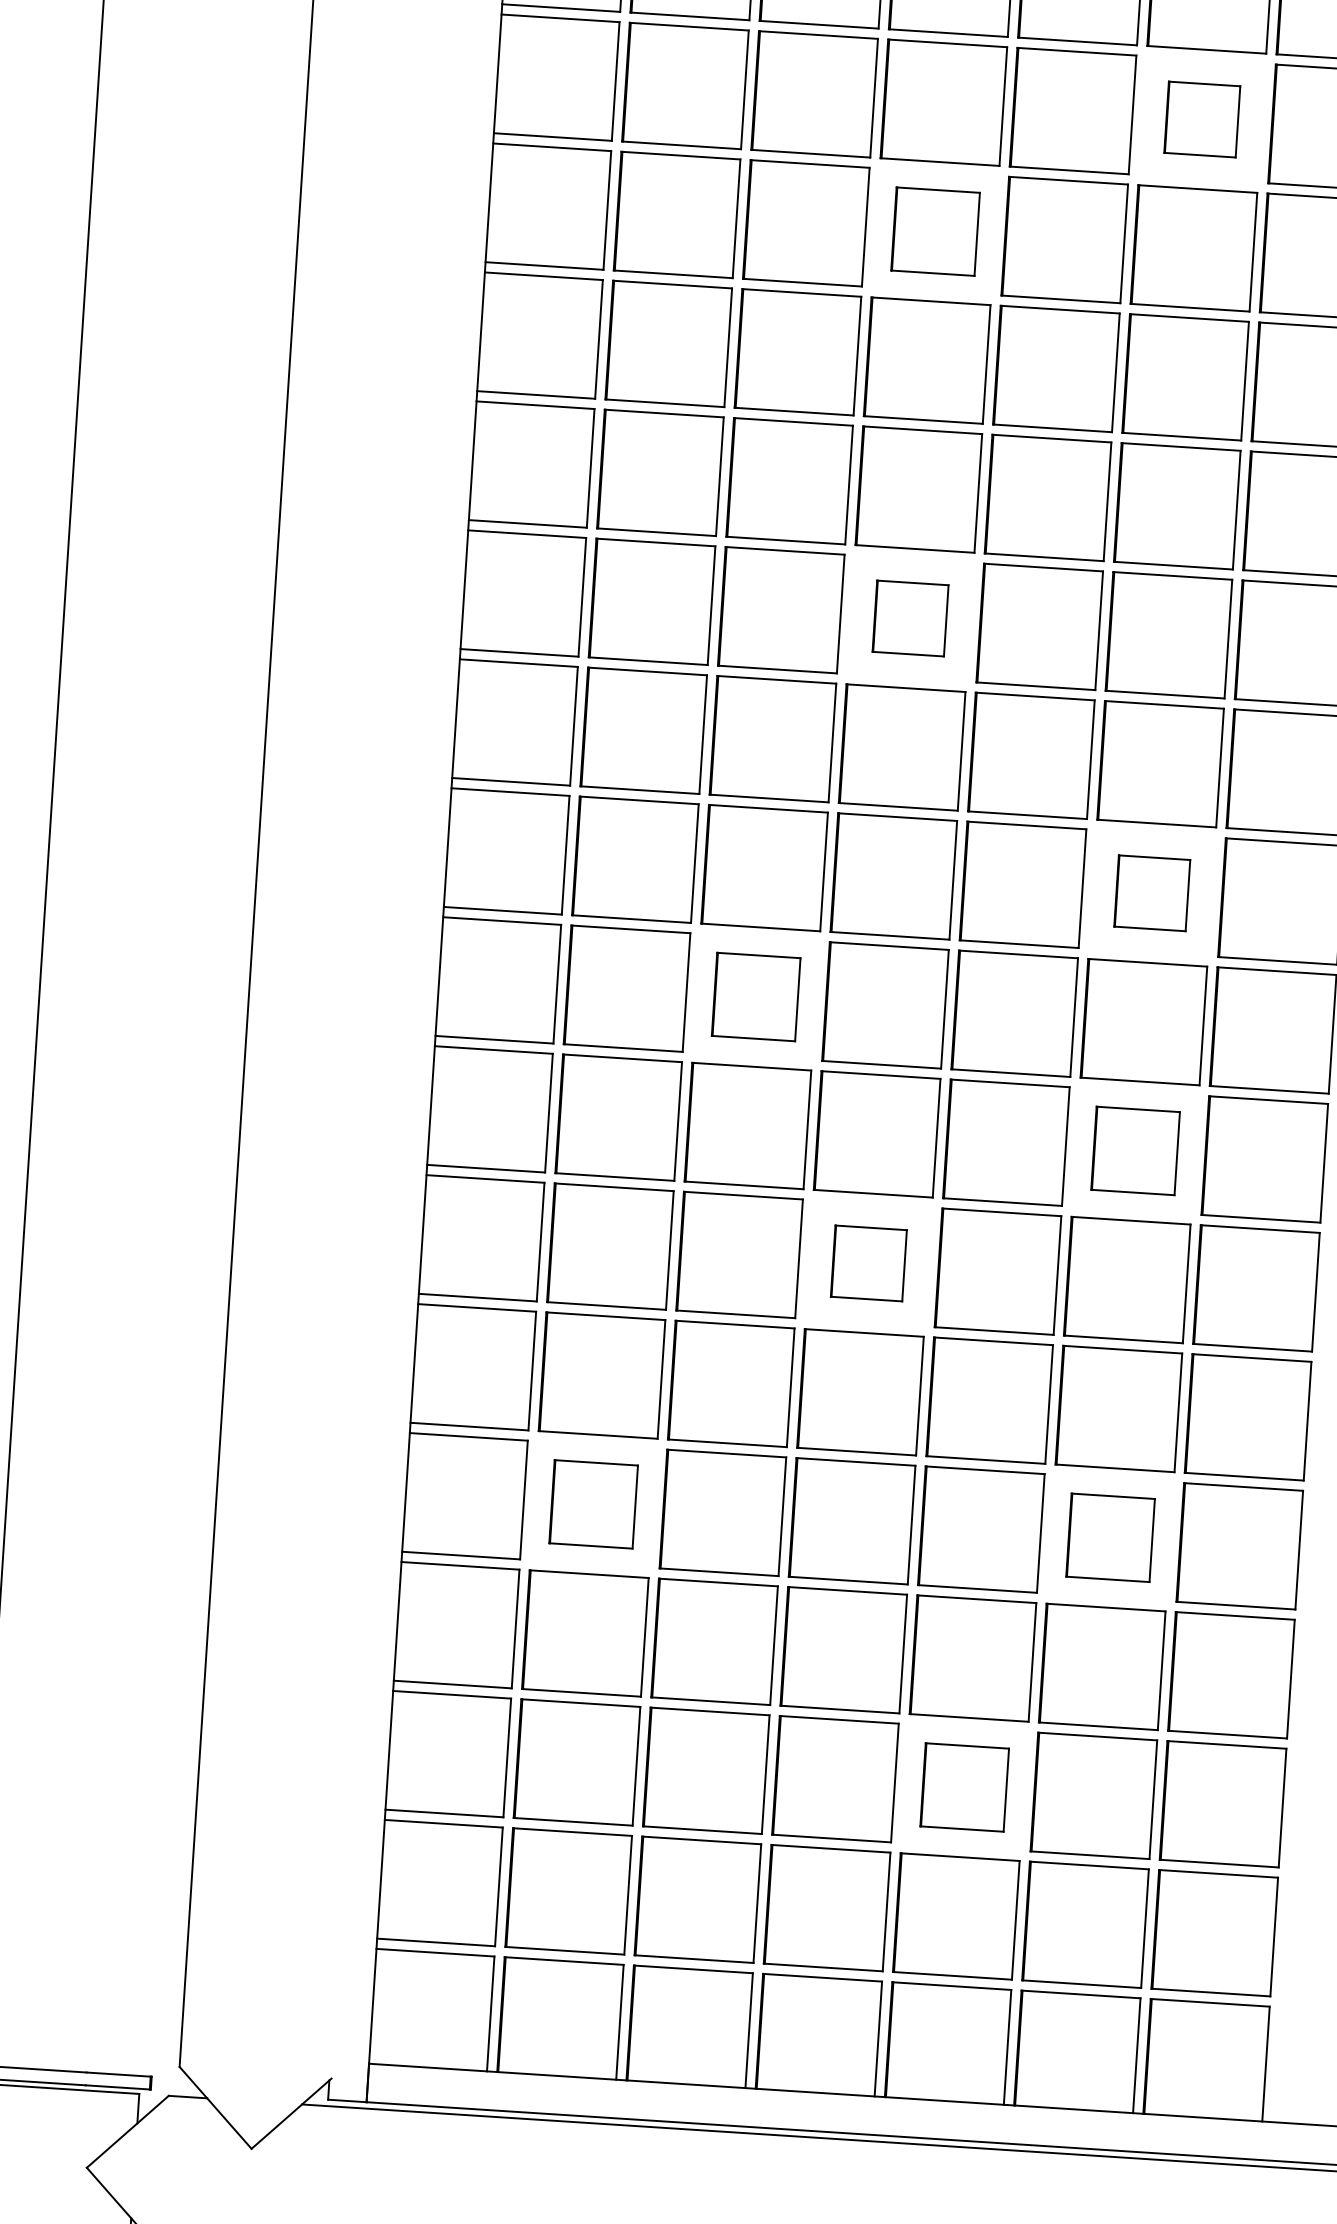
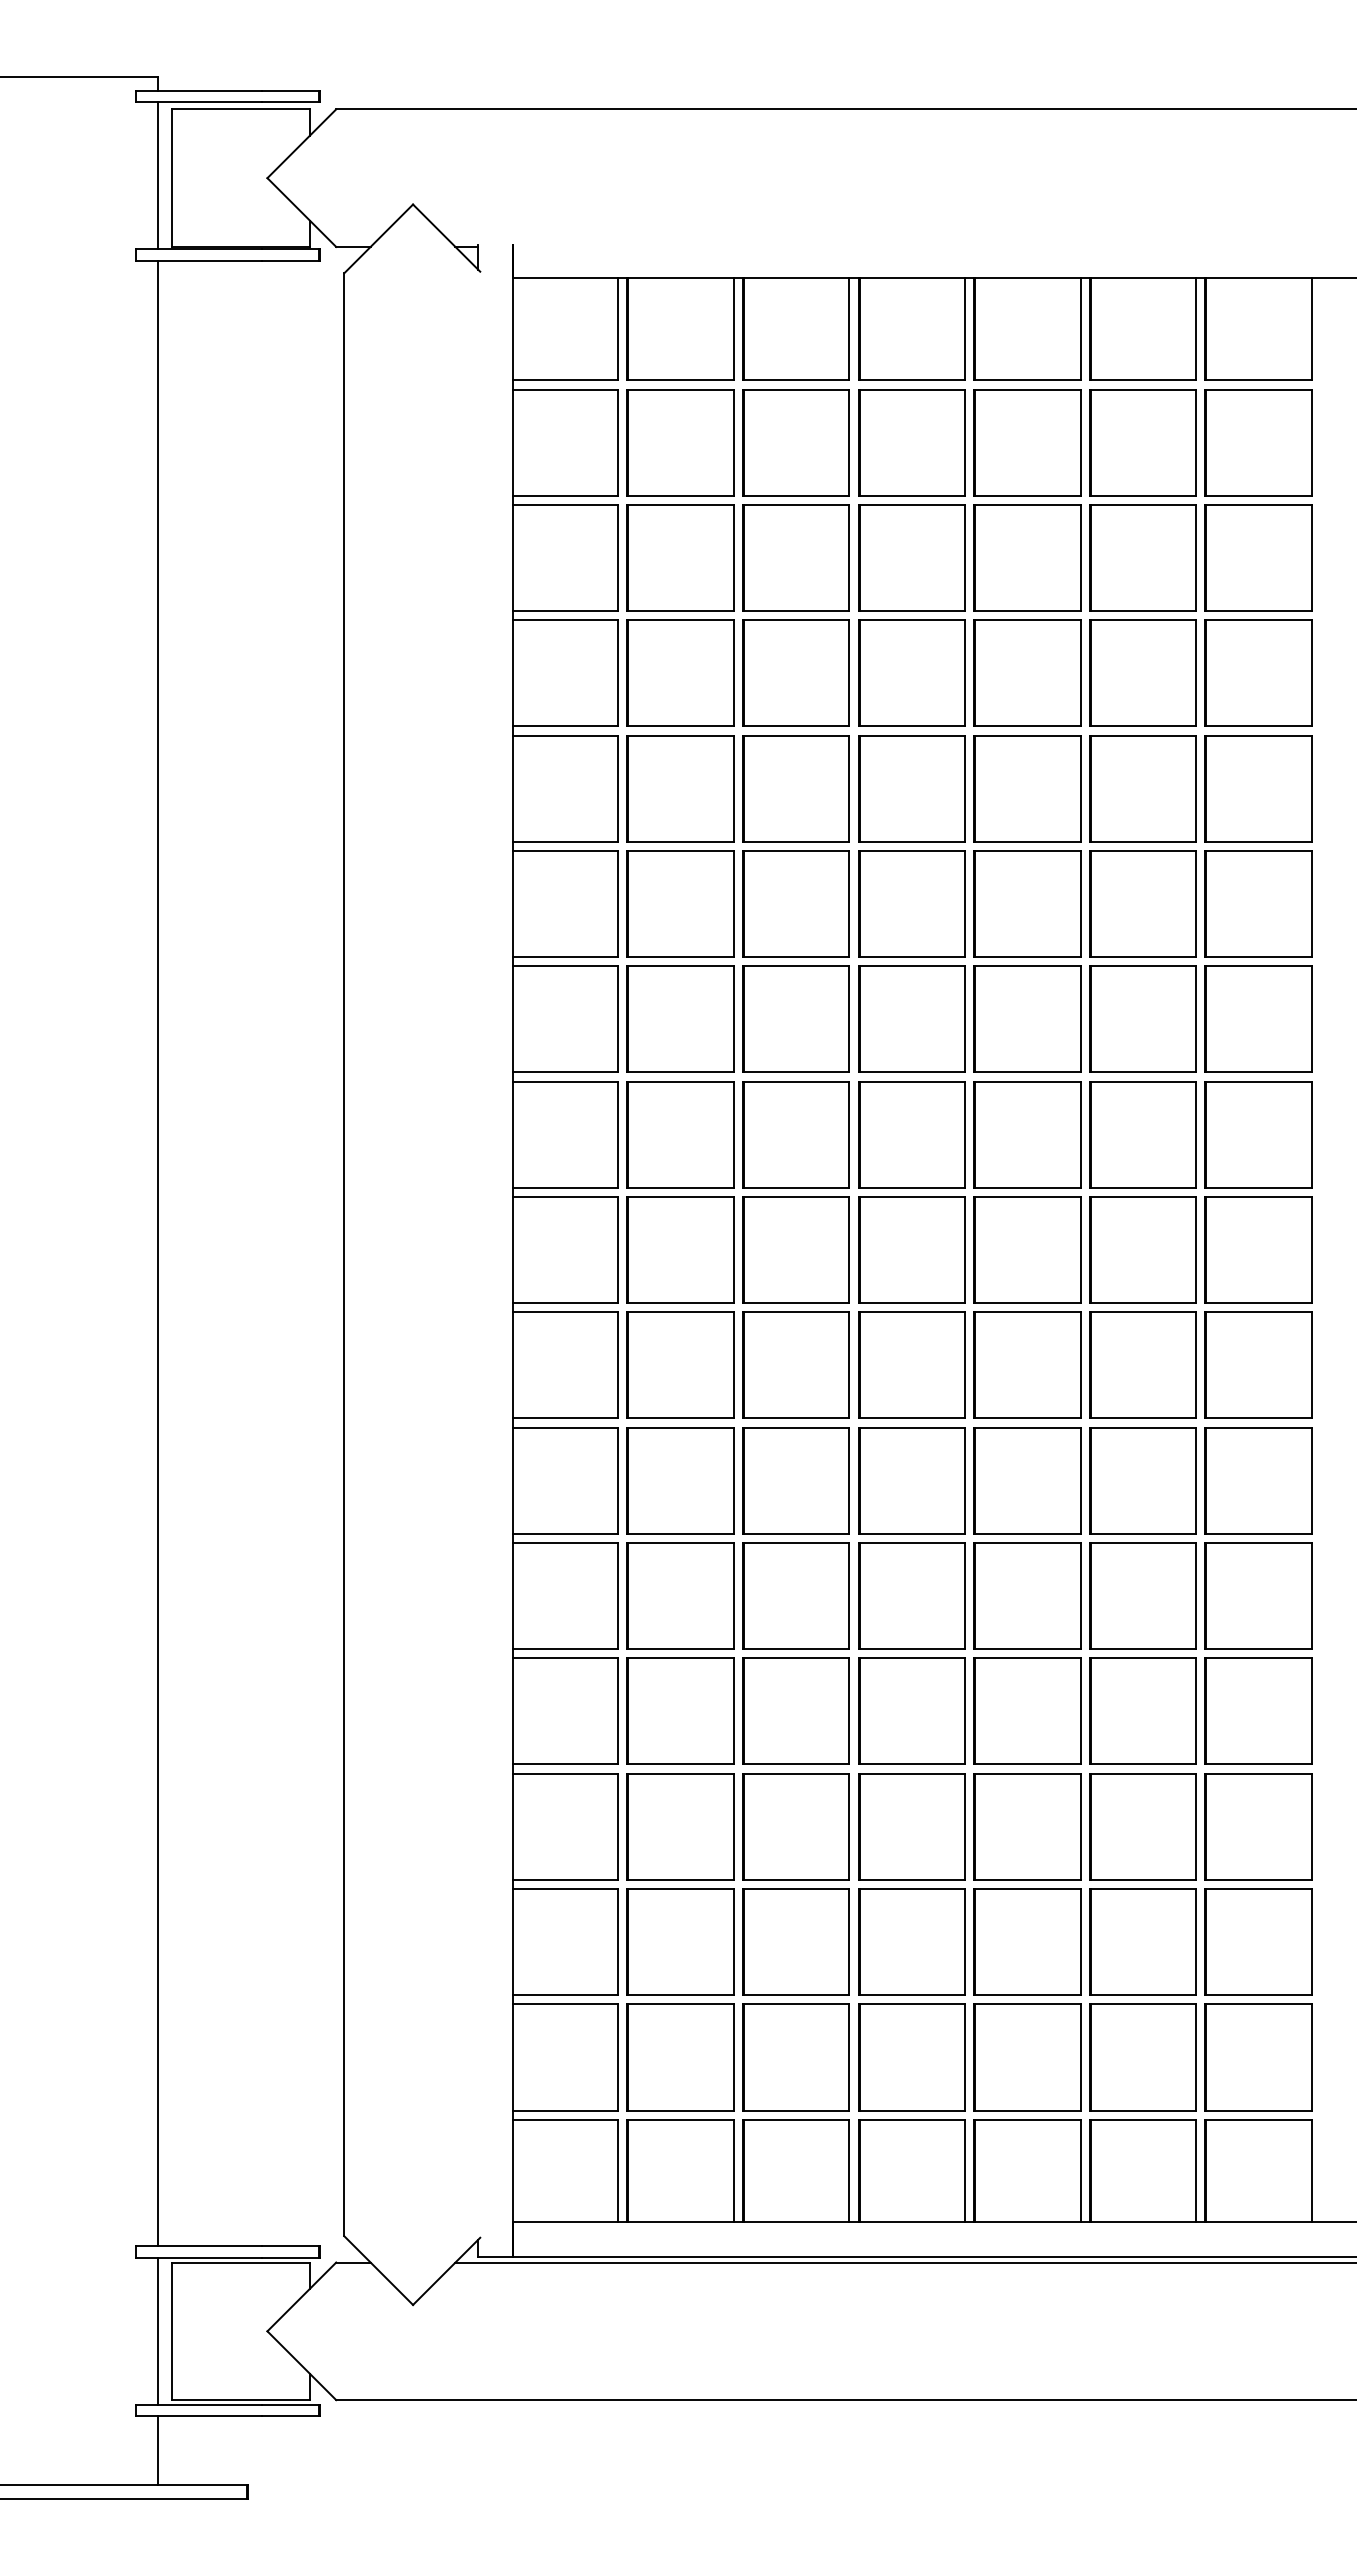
part: (1201, 119) -> (1142, 442), size x1.67
part: (935, 231) -> (911, 557), size x1.43
part: (910, 617) -> (911, 903), size x1.67
part: (1151, 892) -> (1142, 1134), size x1.67
part: (755, 996) -> (795, 1249), size x1.43
part: (1135, 1150) -> (1142, 1364), size x1.43
part: (868, 1263) -> (911, 1480), size x1.67
part: (593, 1503) -> (680, 1710), size x1.43
part: (1110, 1536) -> (1142, 1710), size x1.43
part: (964, 1786) -> (1027, 1941), size x1.43

